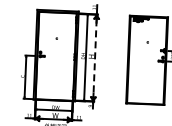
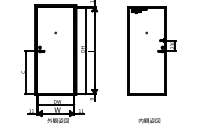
line: (94, 57) -> (94, 50), dashed -> solid

